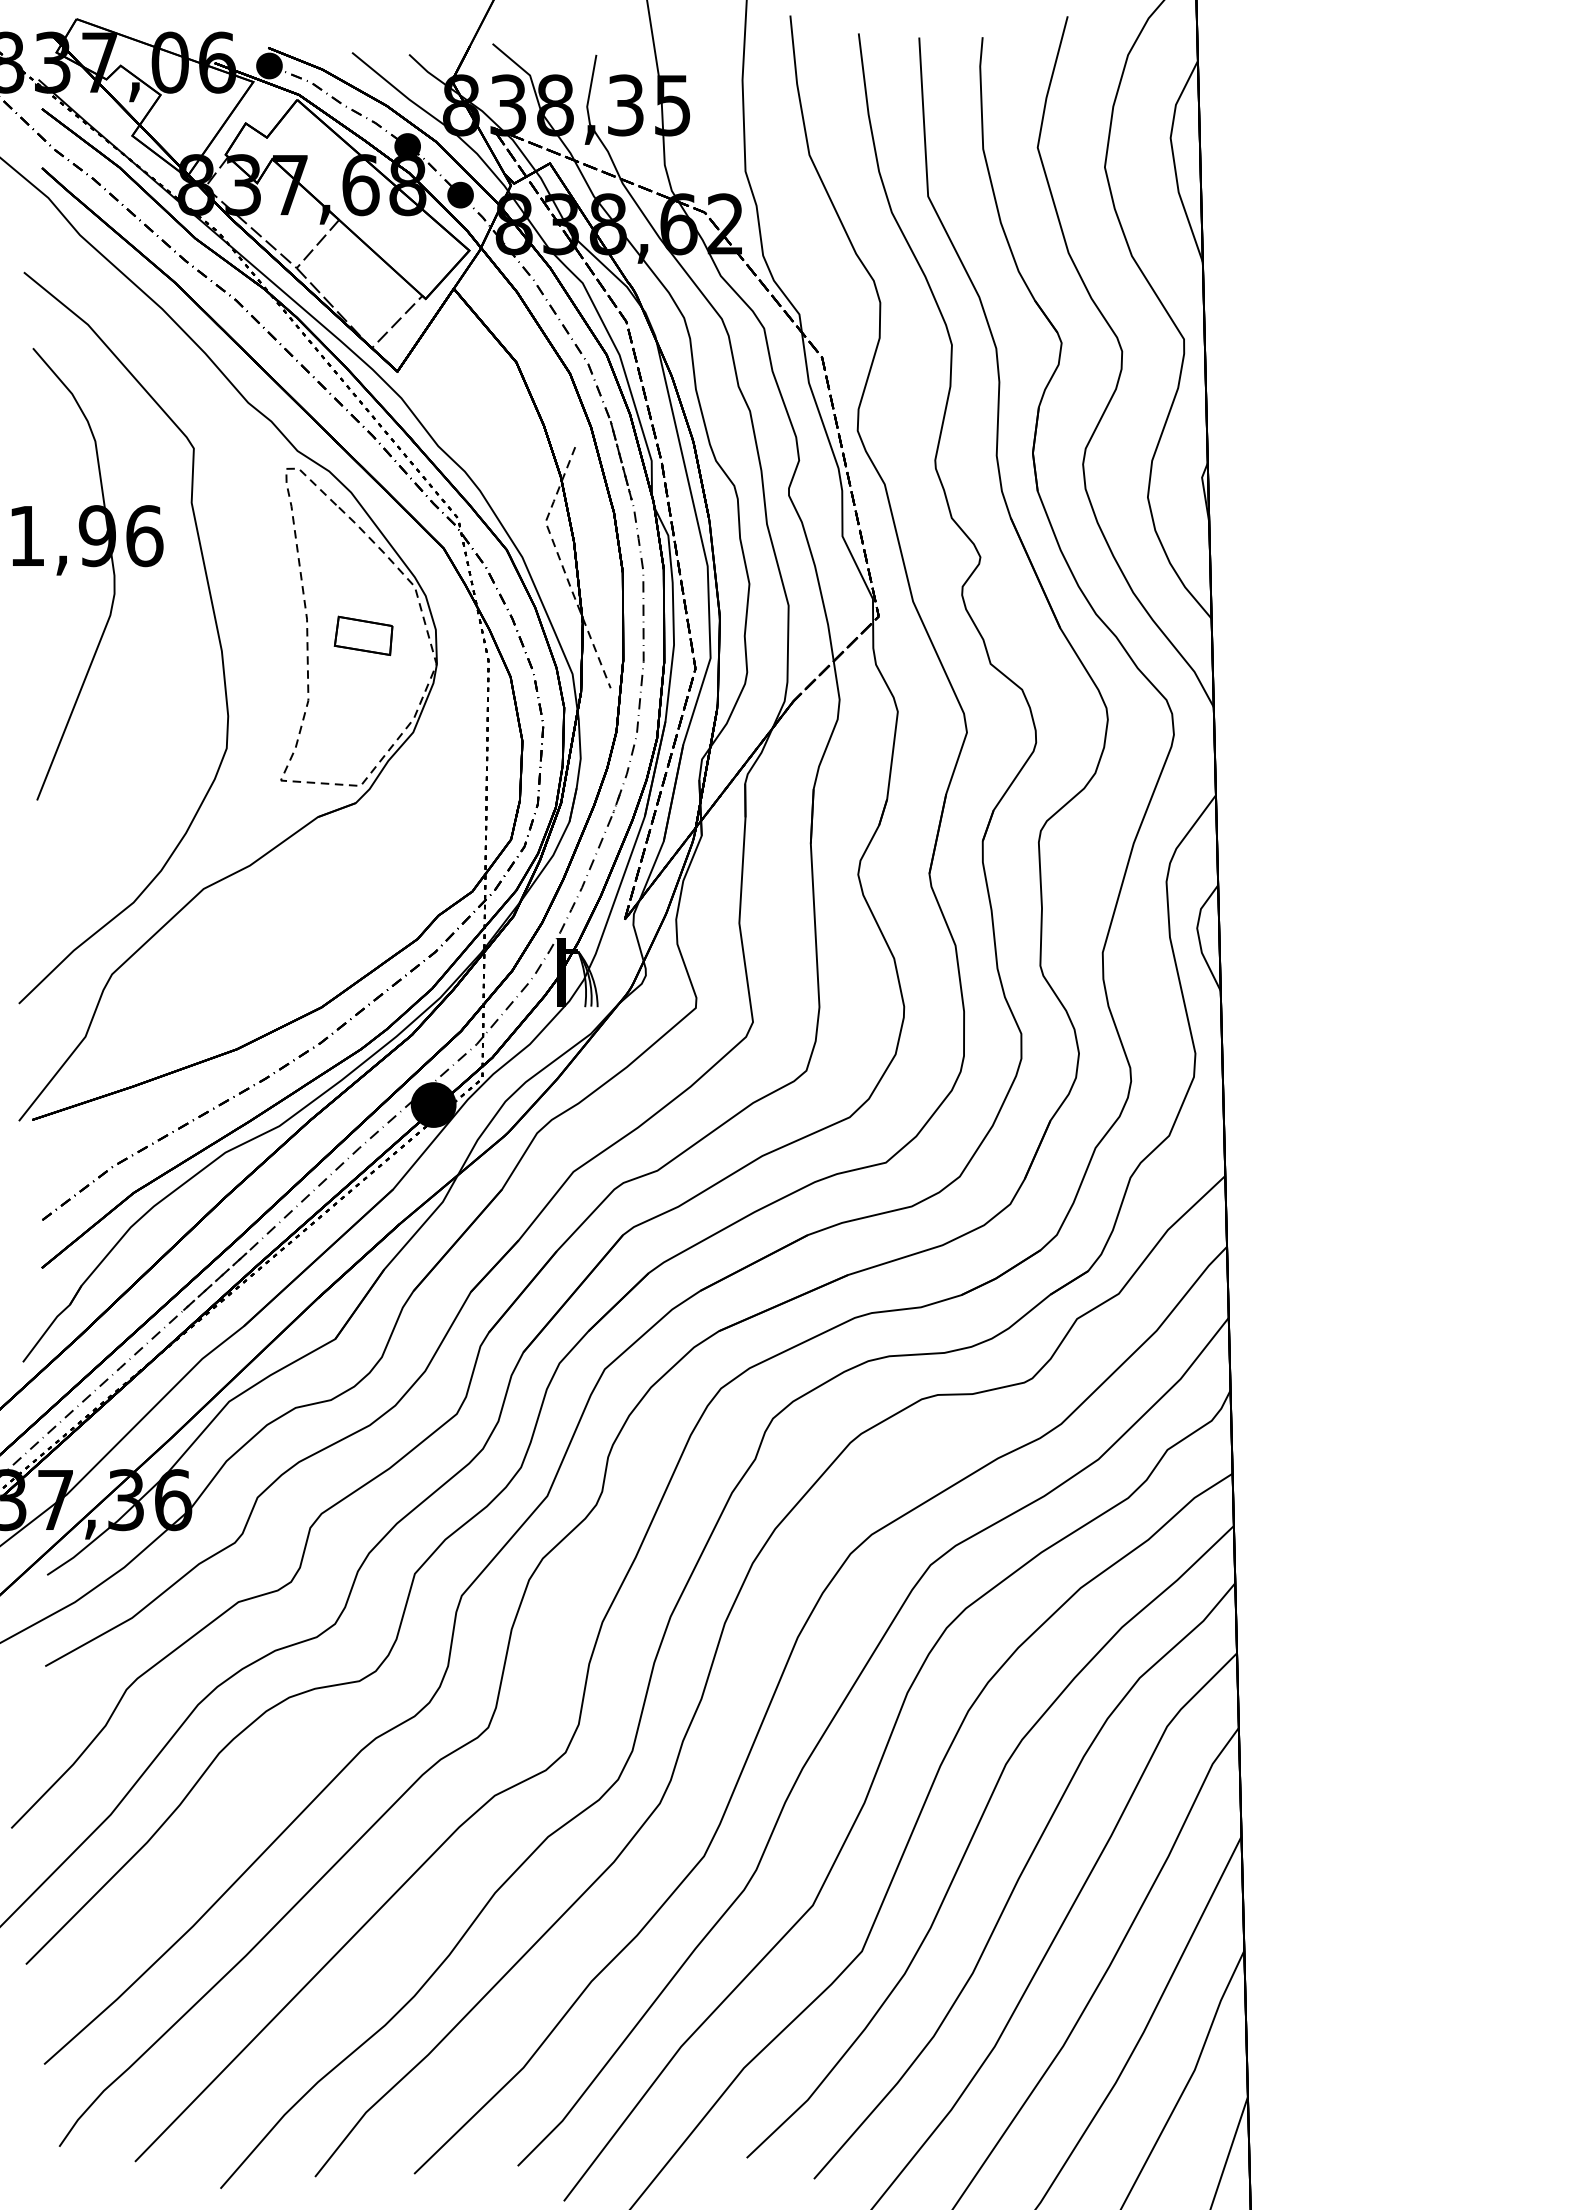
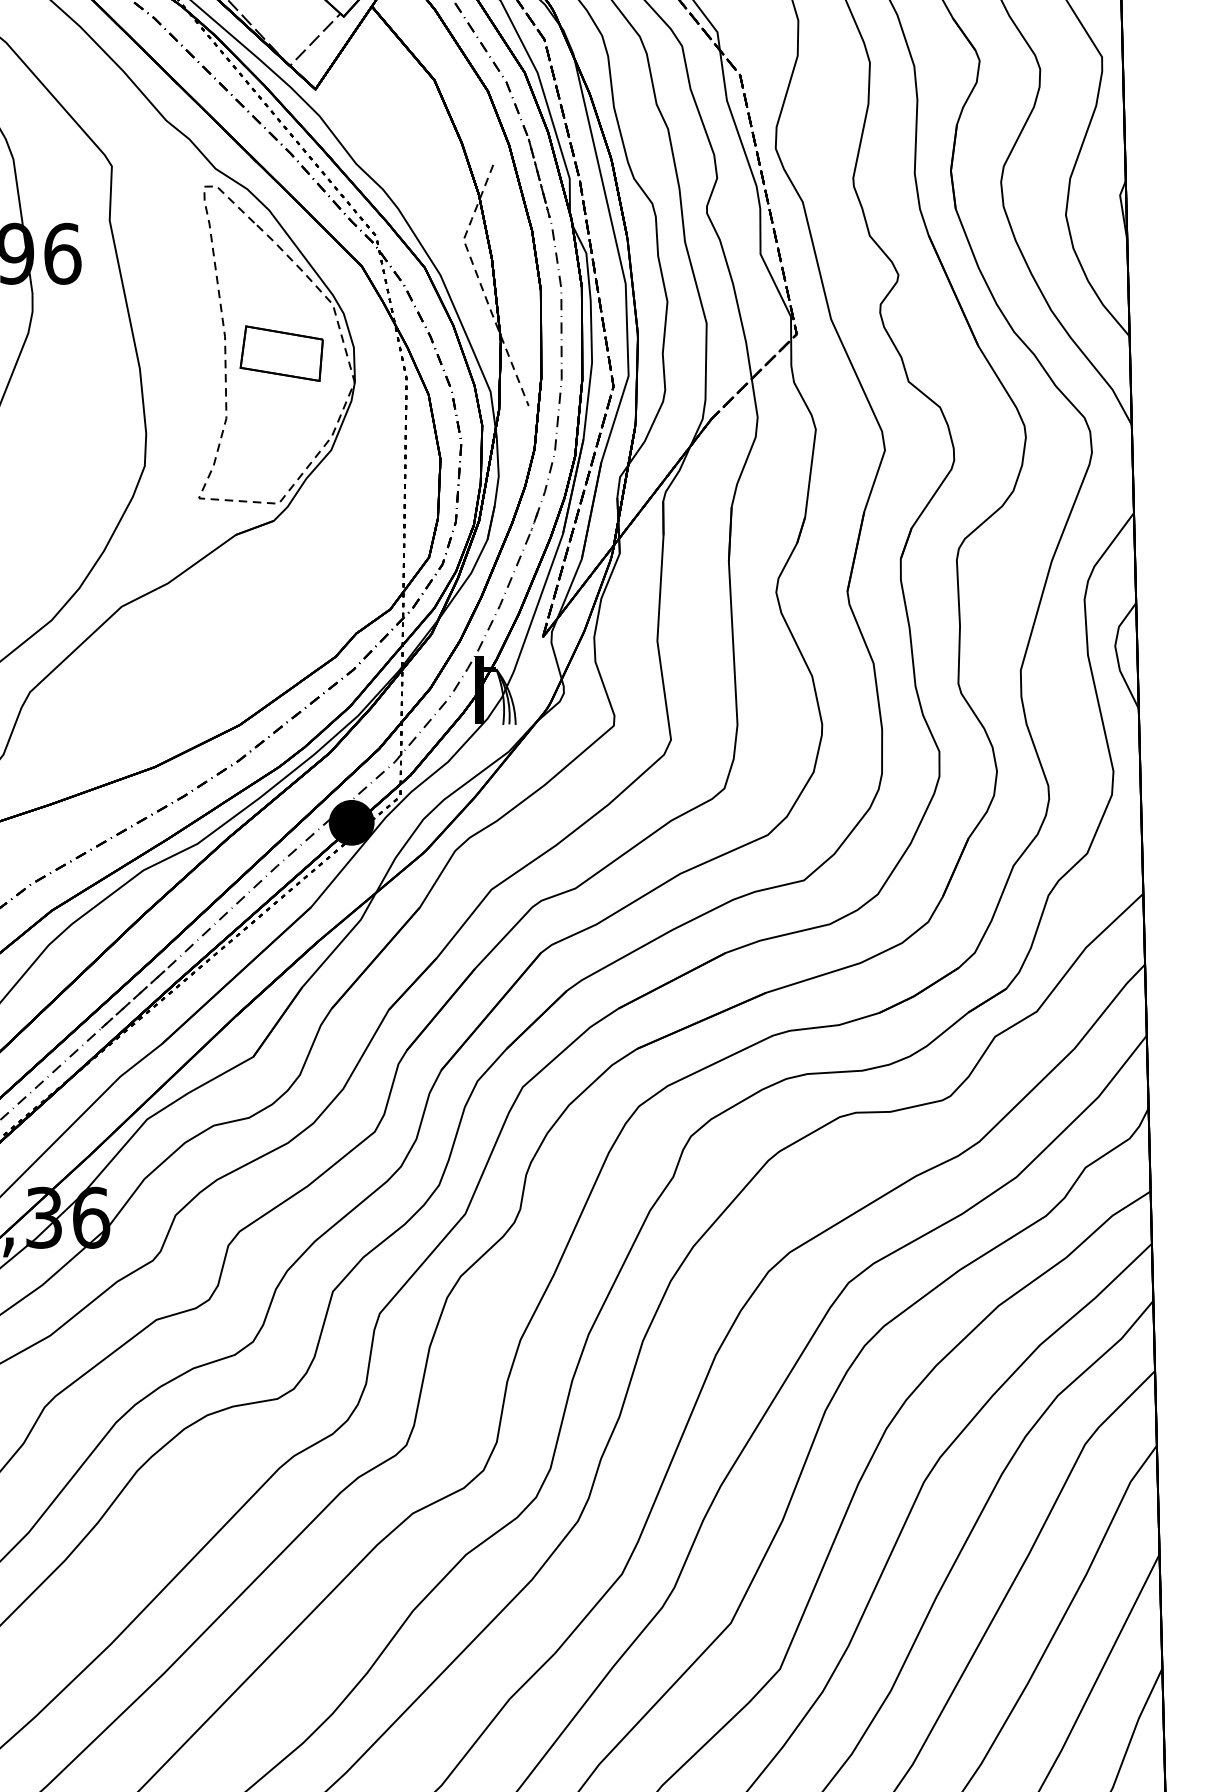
part: (363, 635) -> (281, 353), size x1.43

